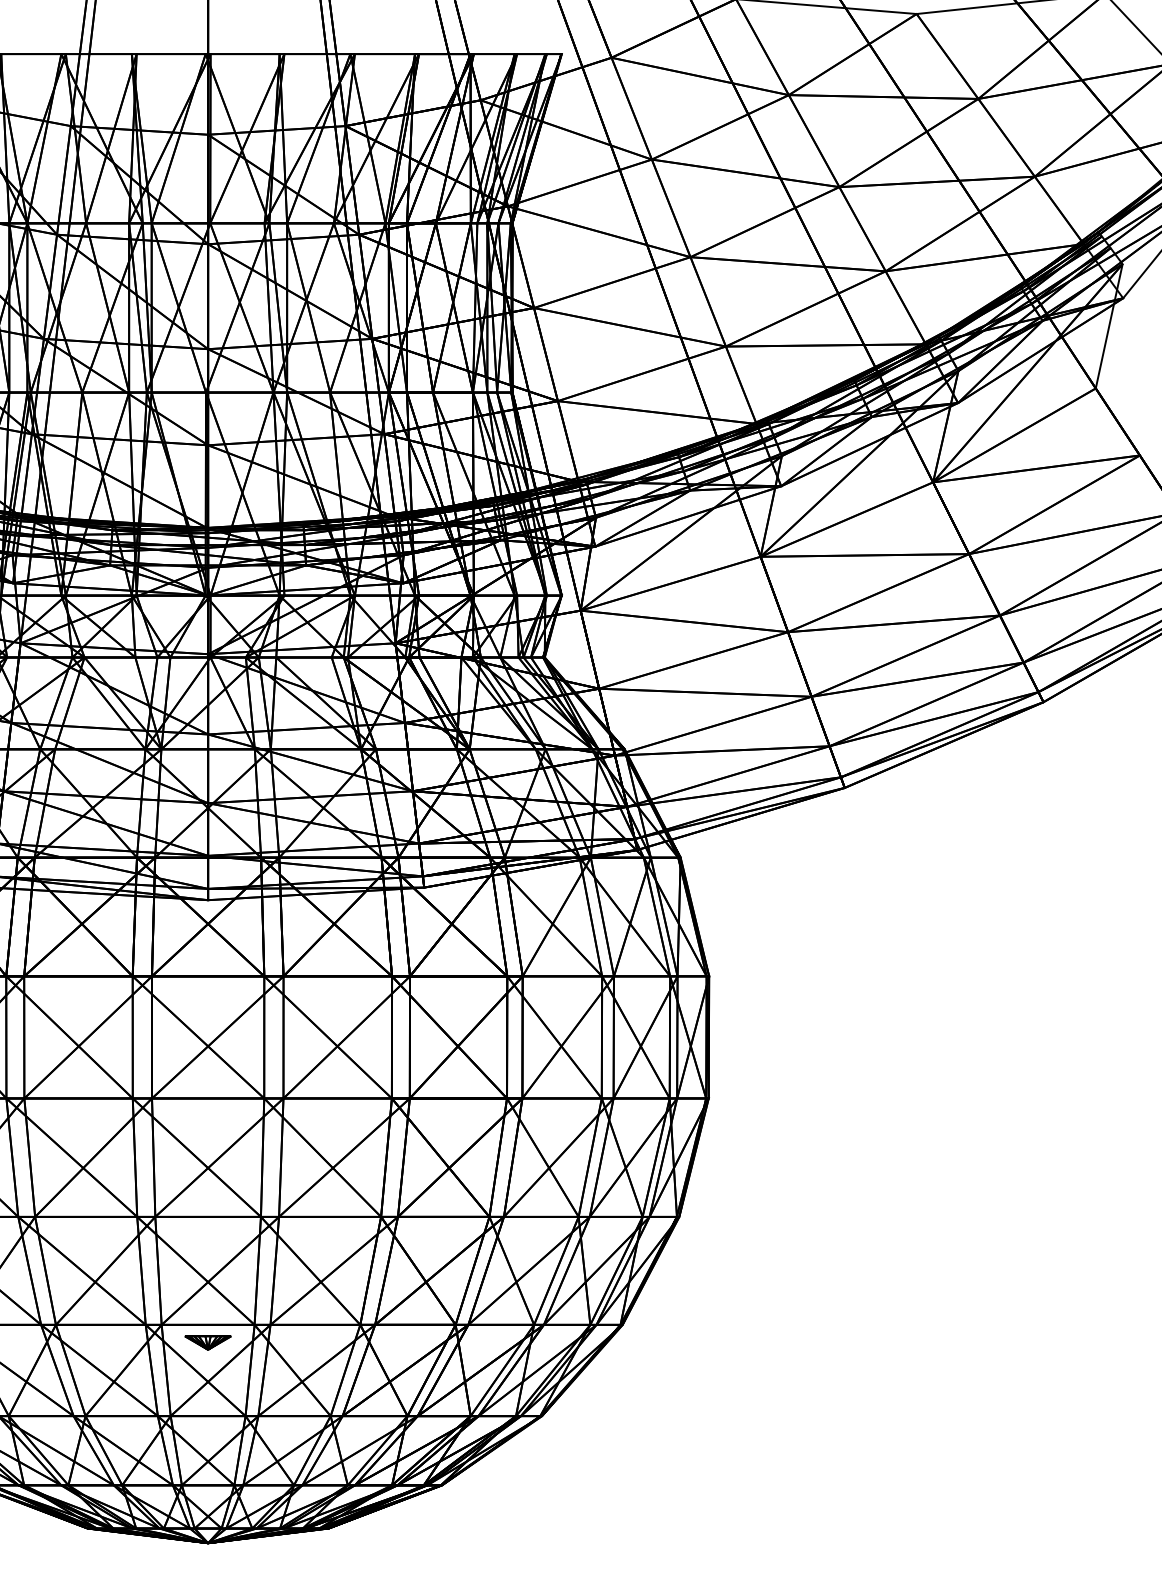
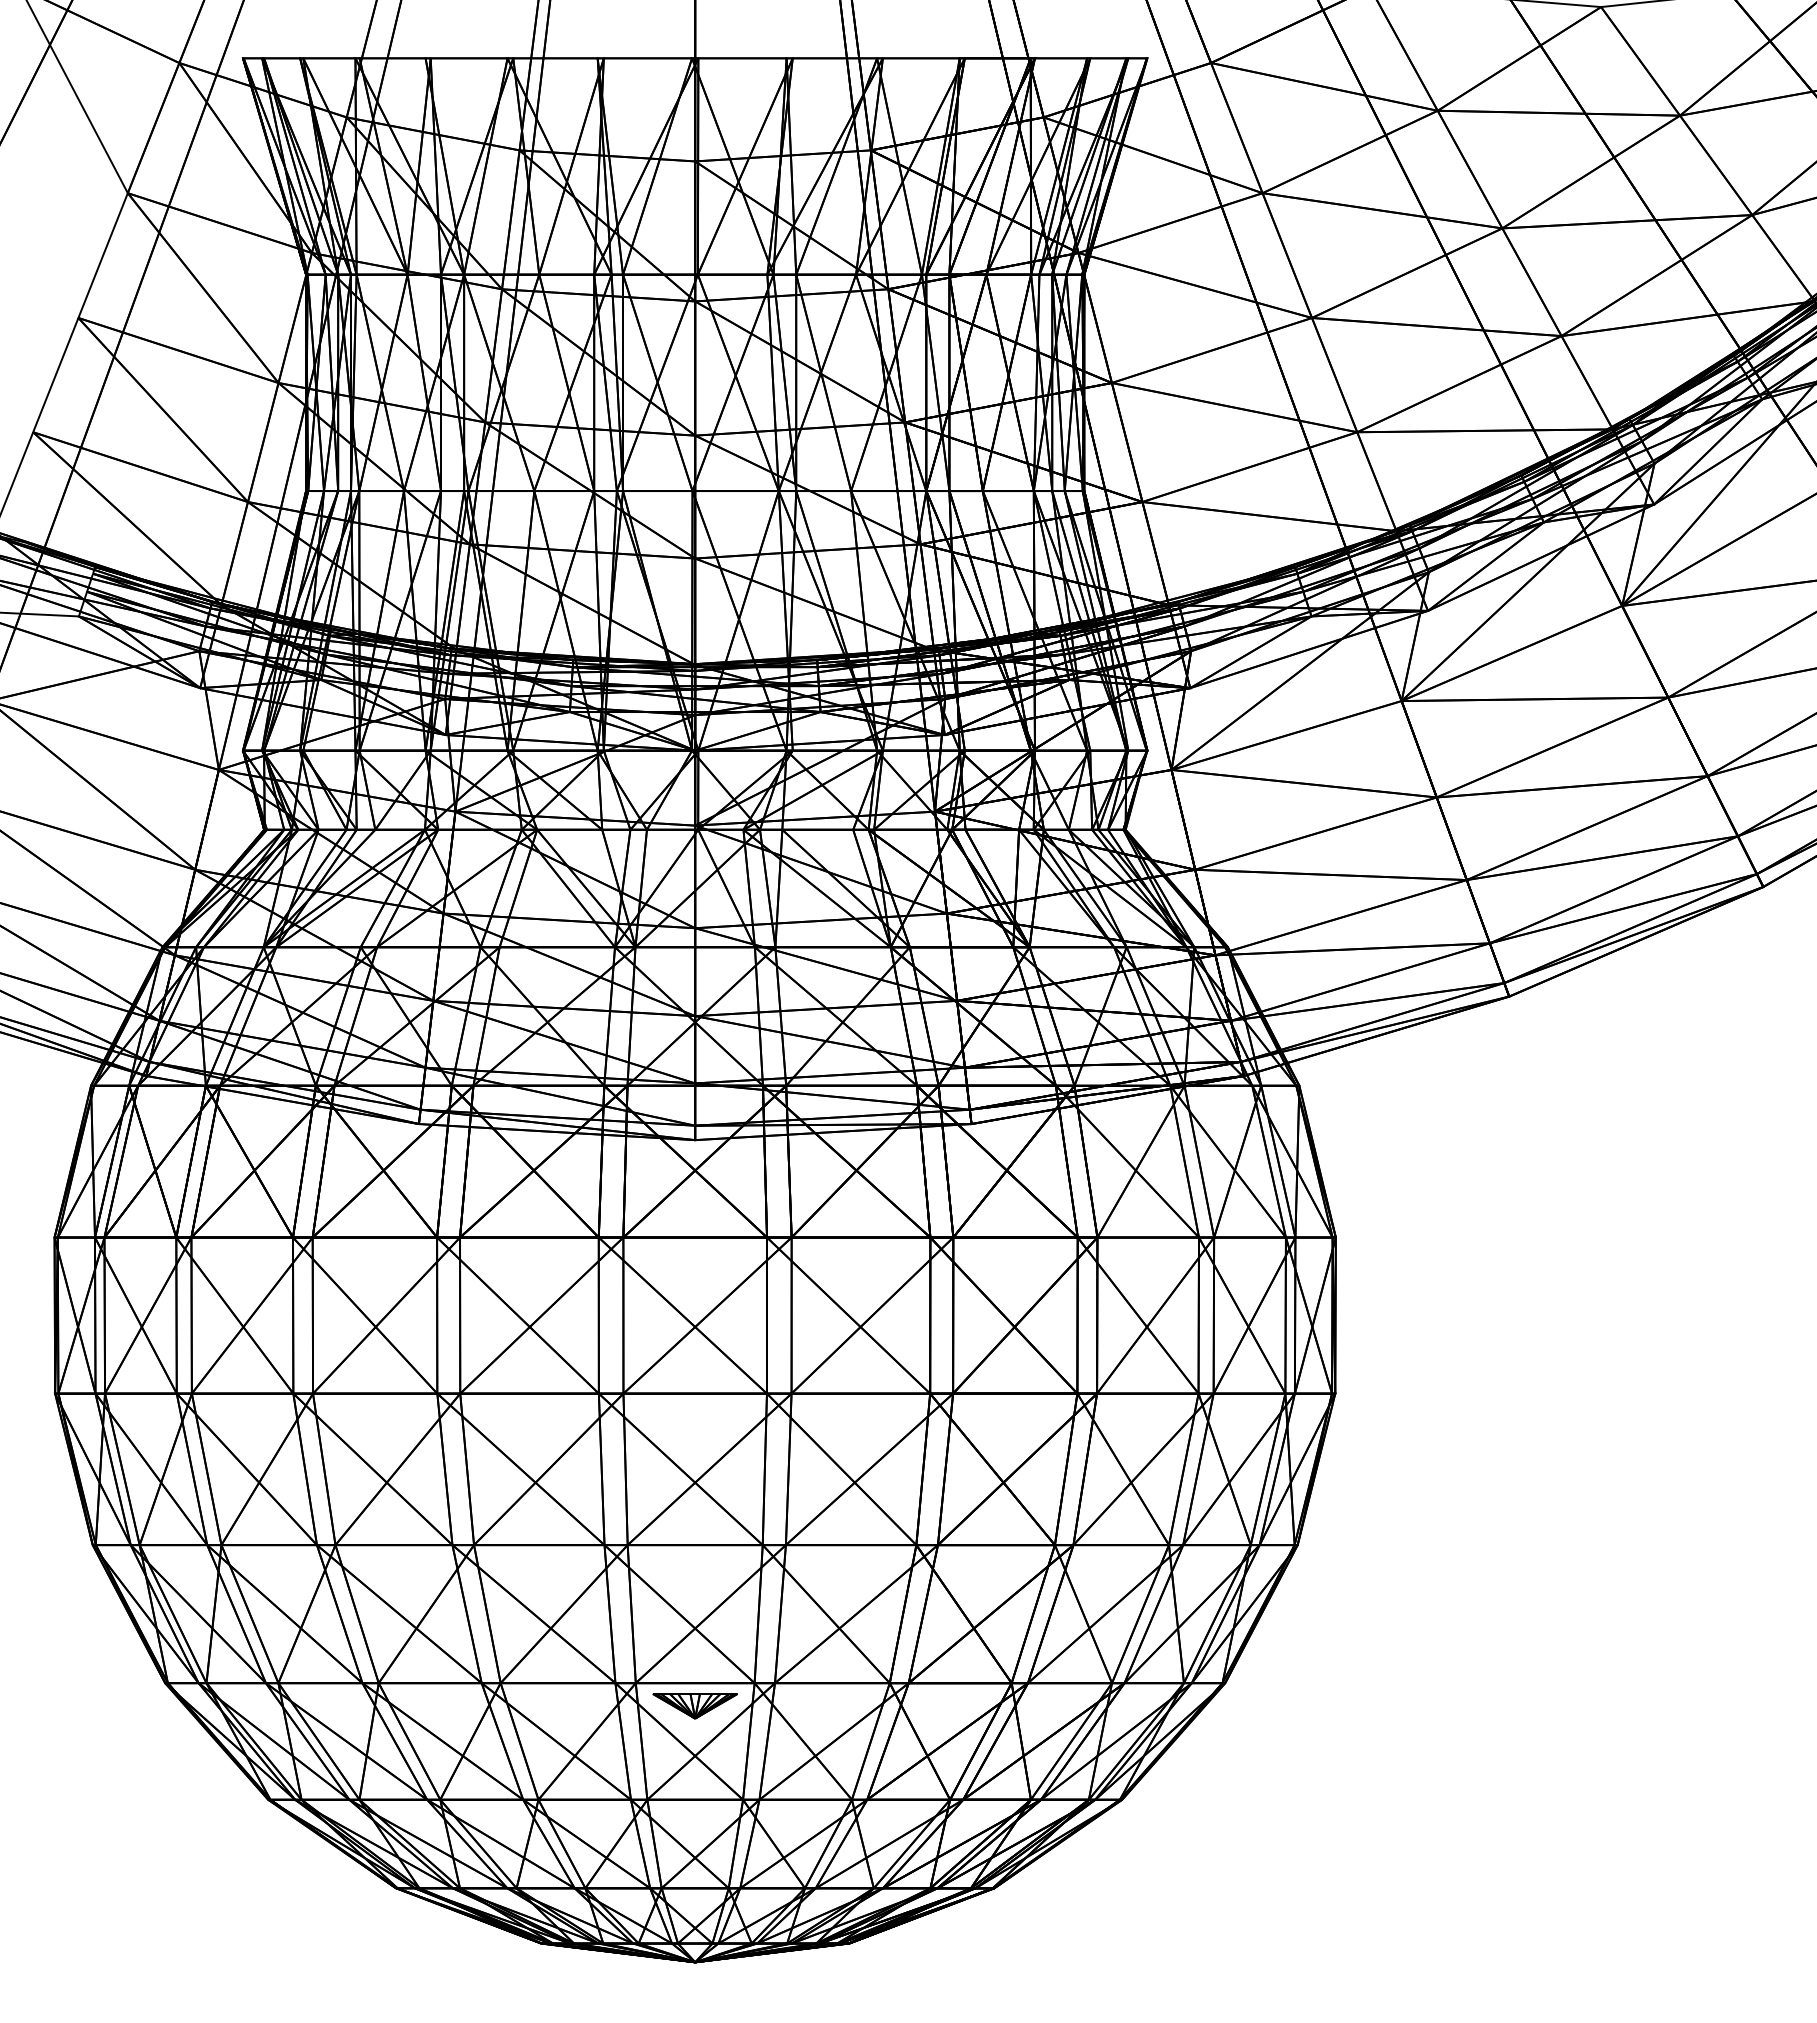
part: (207, 1343) -> (694, 1706), size x1.43

